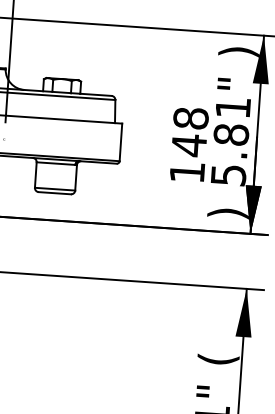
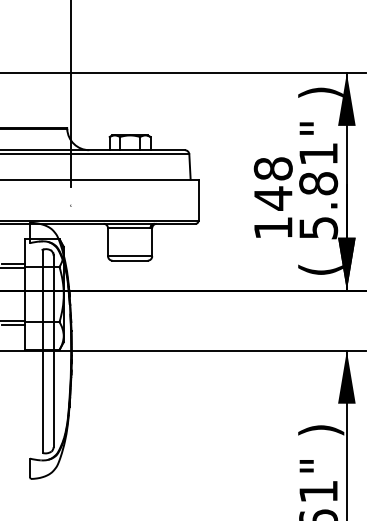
text: (227, 213) -> (320, 269), ) -> (
text: (218, 359) -> (321, 430), ( -> )

